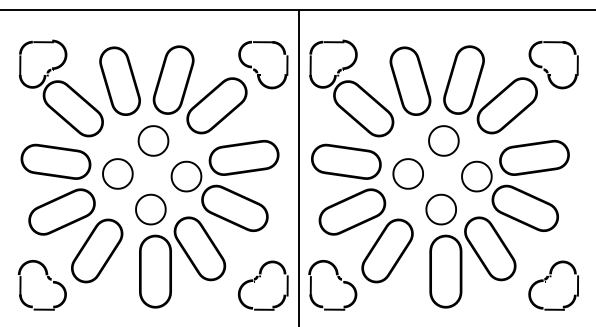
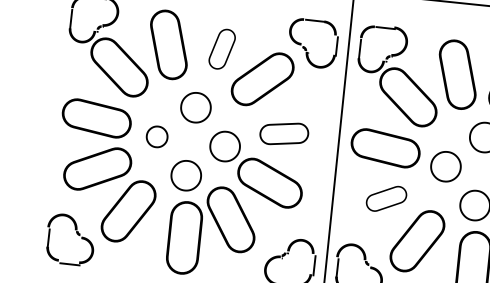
part: (173, 79) -> (222, 48), size x0.6
part: (243, 157) -> (283, 133), size x0.7
part: (117, 173) -> (156, 136), size x0.7
part: (352, 211) -> (386, 198), size x0.6

